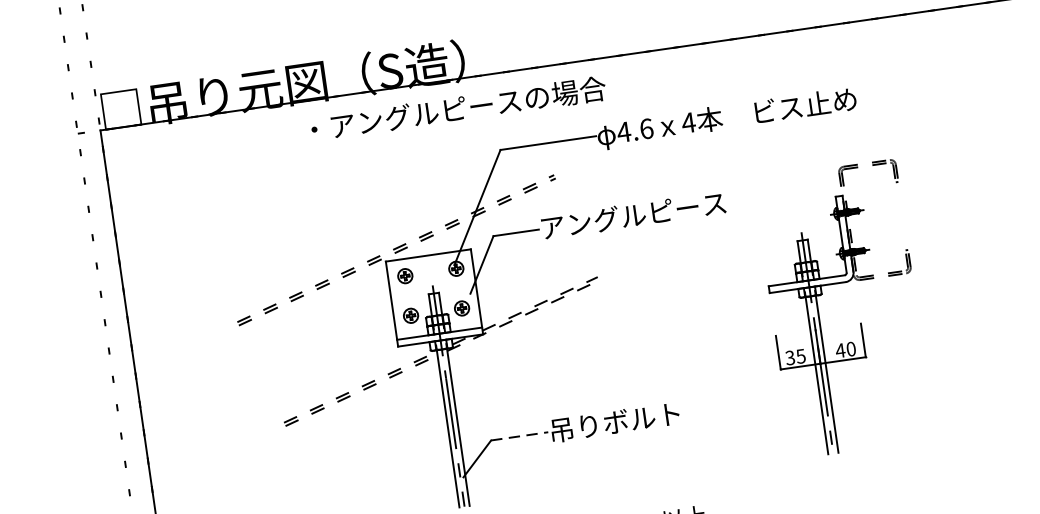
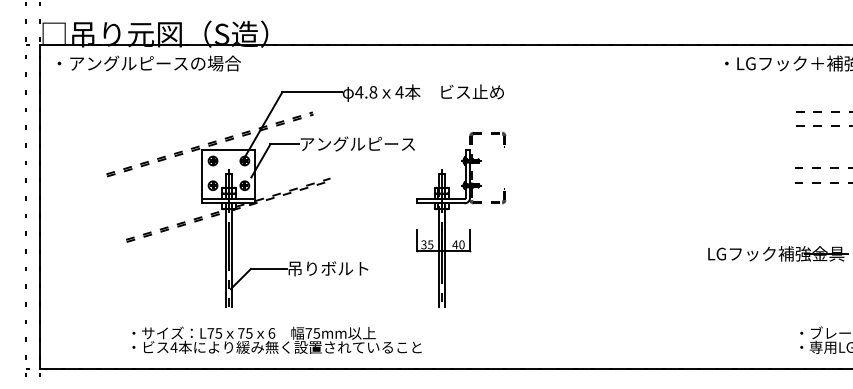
text: (457, 109) -> (148, 63), moved
text: (646, 129) -> (373, 92), 4.6 -> 4.8
part: (859, 322) -> (469, 229), moved
line: (519, 435) -> (268, 268), dashed -> solid

